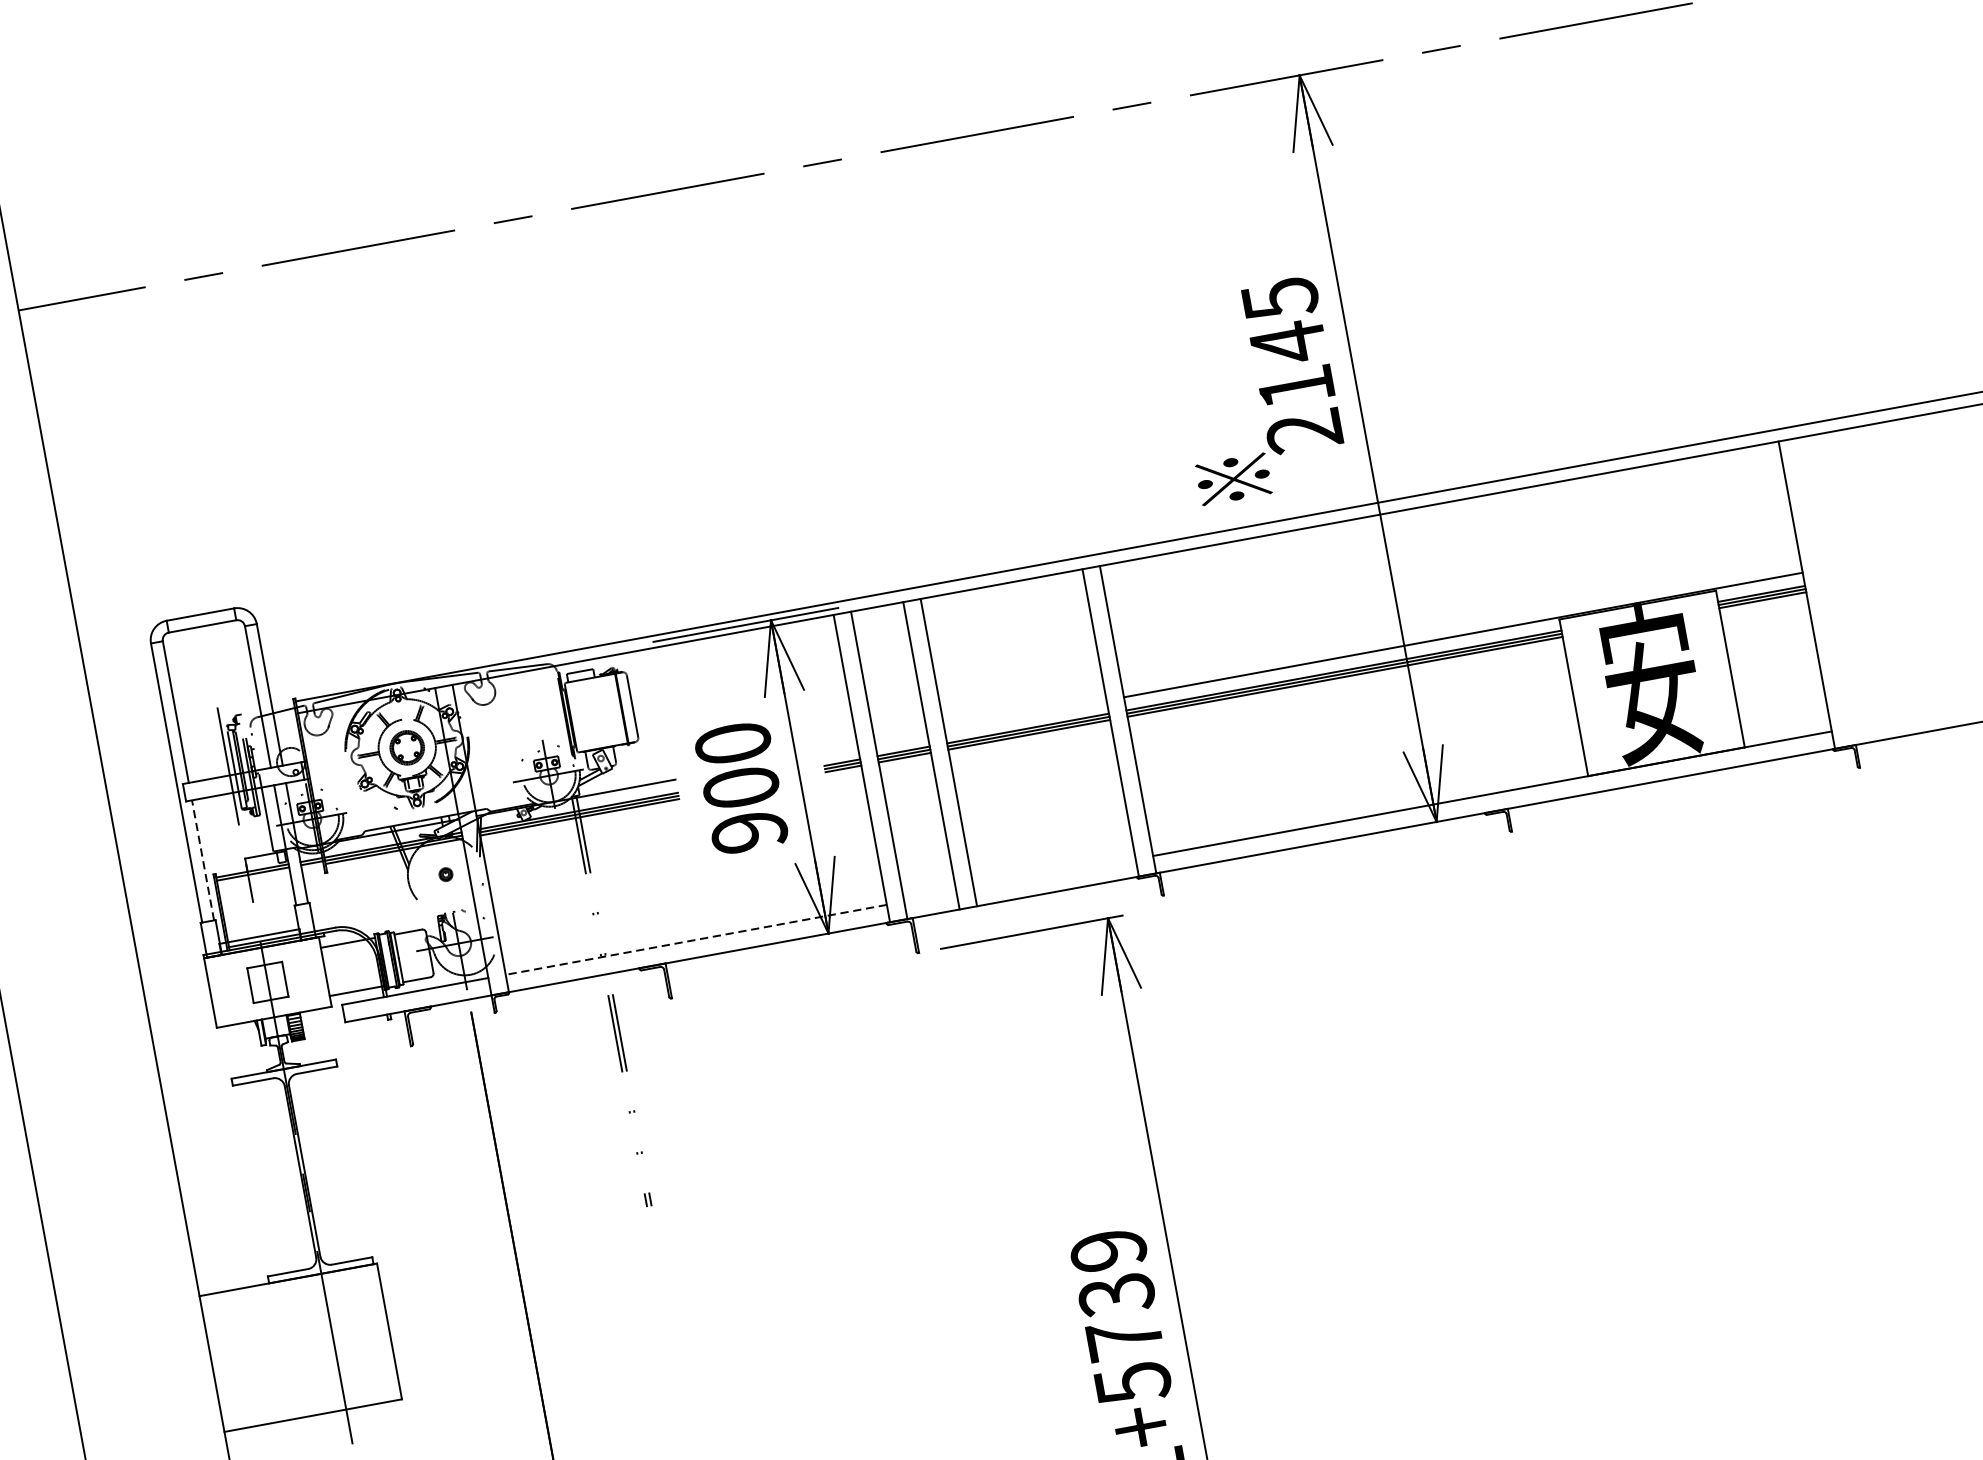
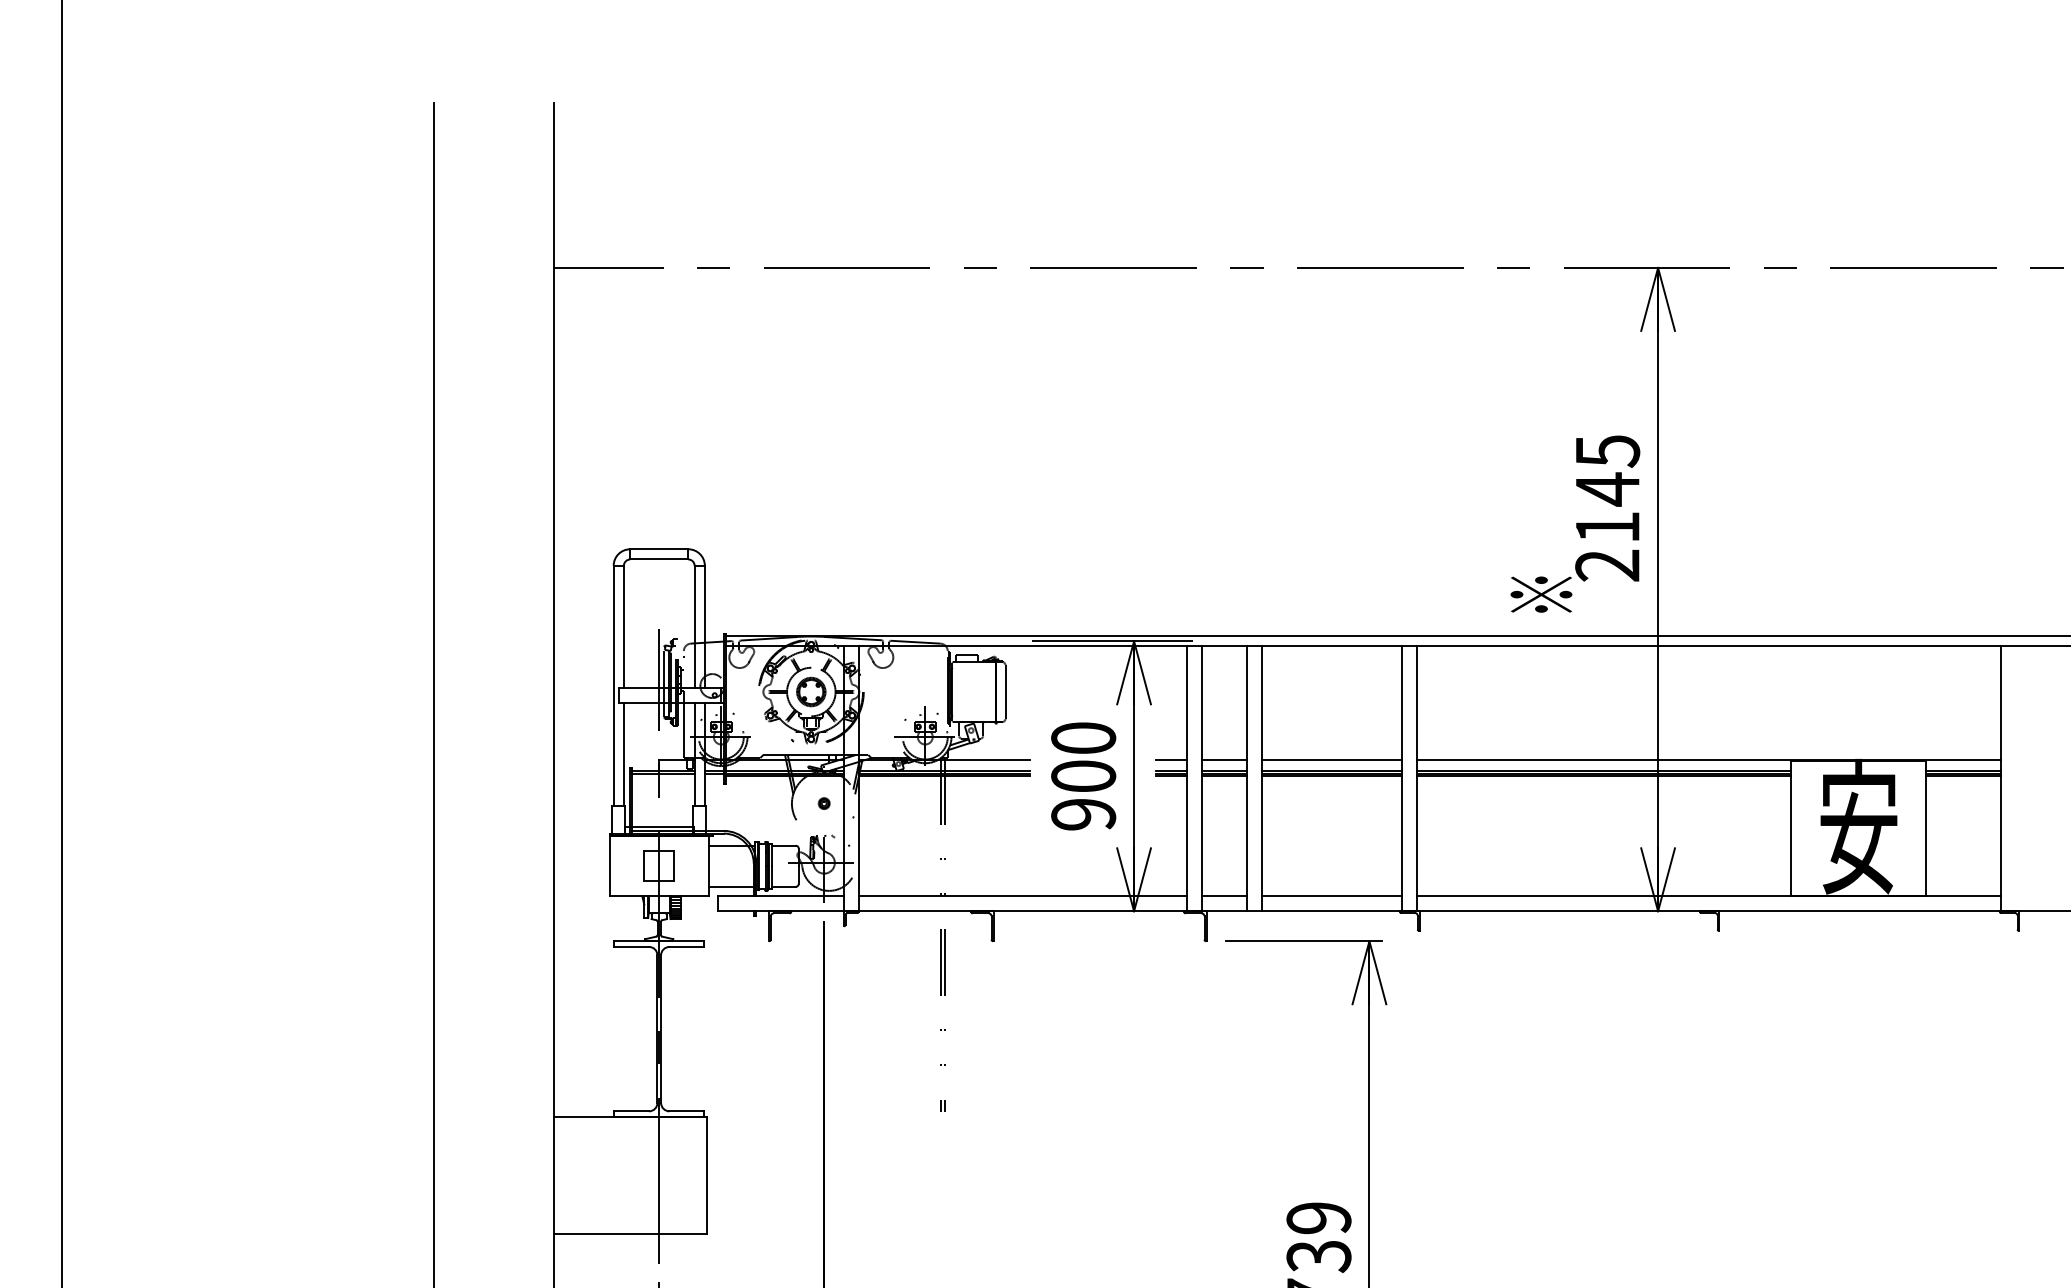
line: (1025, 715) -> (1331, 759), added
line: (901, 738) -> (1224, 759), added
line: (839, 749) -> (1171, 759), added
line: (202, 860) -> (623, 754), dashed -> solid
line: (1054, 874) -> (1331, 896), added
line: (930, 897) -> (1224, 896), added
line: (695, 940) -> (1022, 896), dashed -> solid

